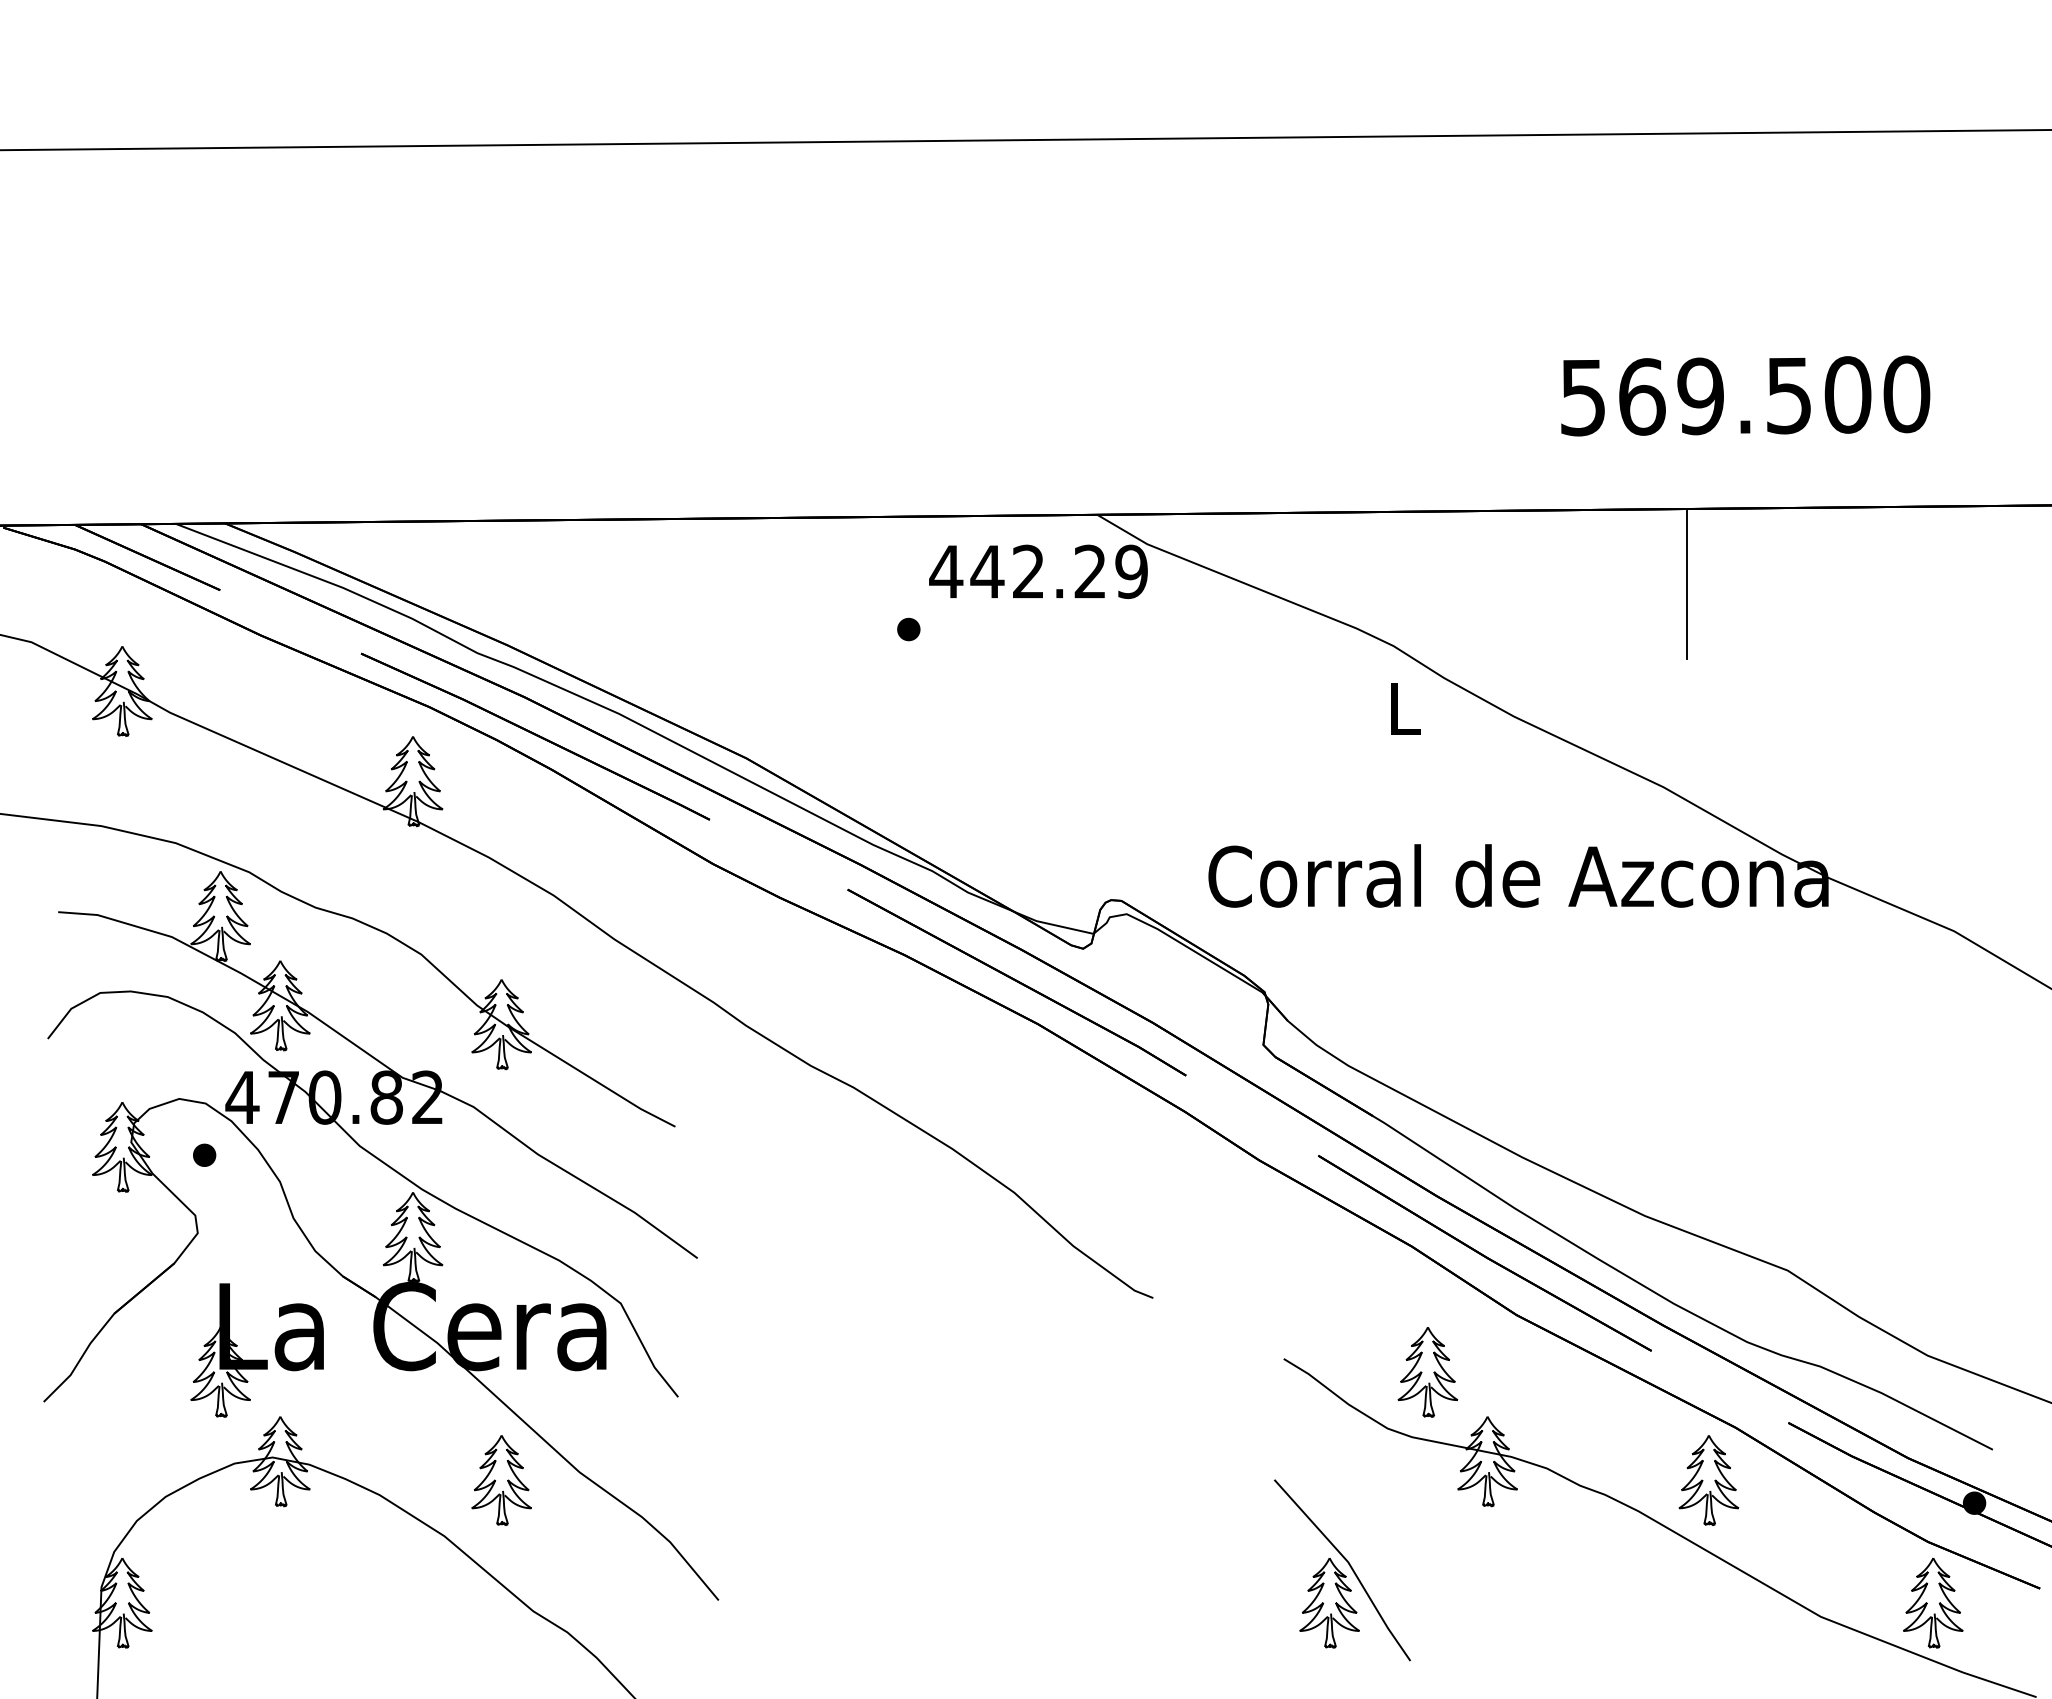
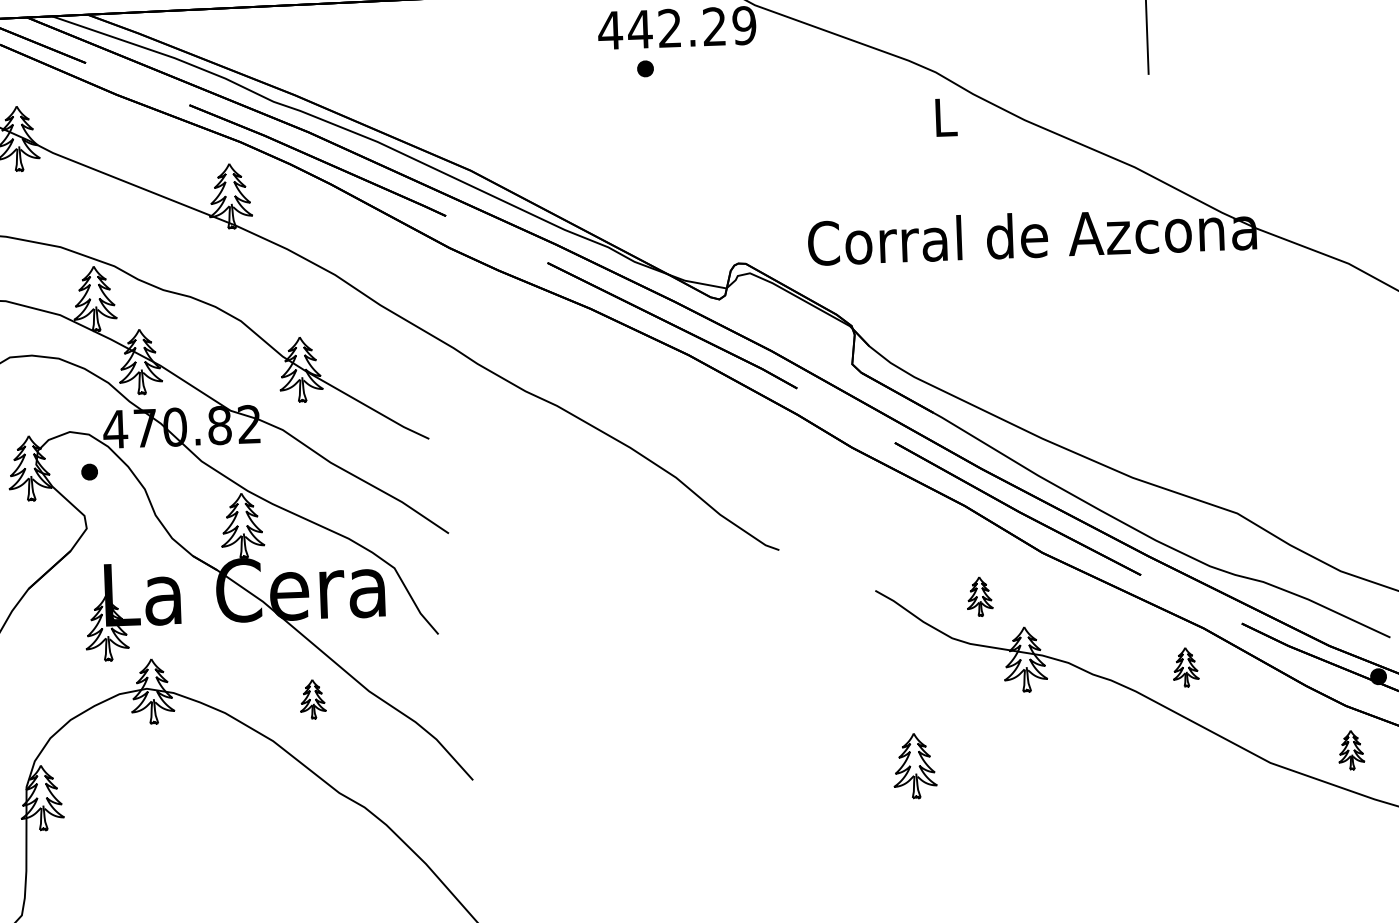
part: (908, 629) -> (645, 68), moved
part: (1427, 1372) -> (979, 596), size x0.6
part: (501, 1480) -> (312, 699), size x0.6
part: (1708, 1480) -> (1185, 667), size x0.6
line: (1349, 1566) -> (928, 739), removed
part: (1933, 1603) -> (1351, 750), size x0.6

